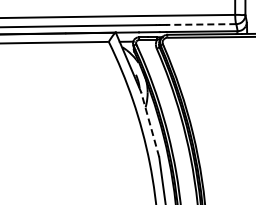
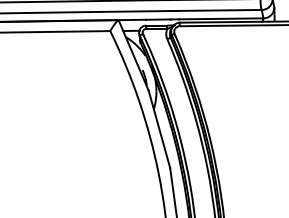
line: (201, 24) -> (220, 10), dashed -> solid
line: (150, 124) -> (159, 129), dashed -> solid

